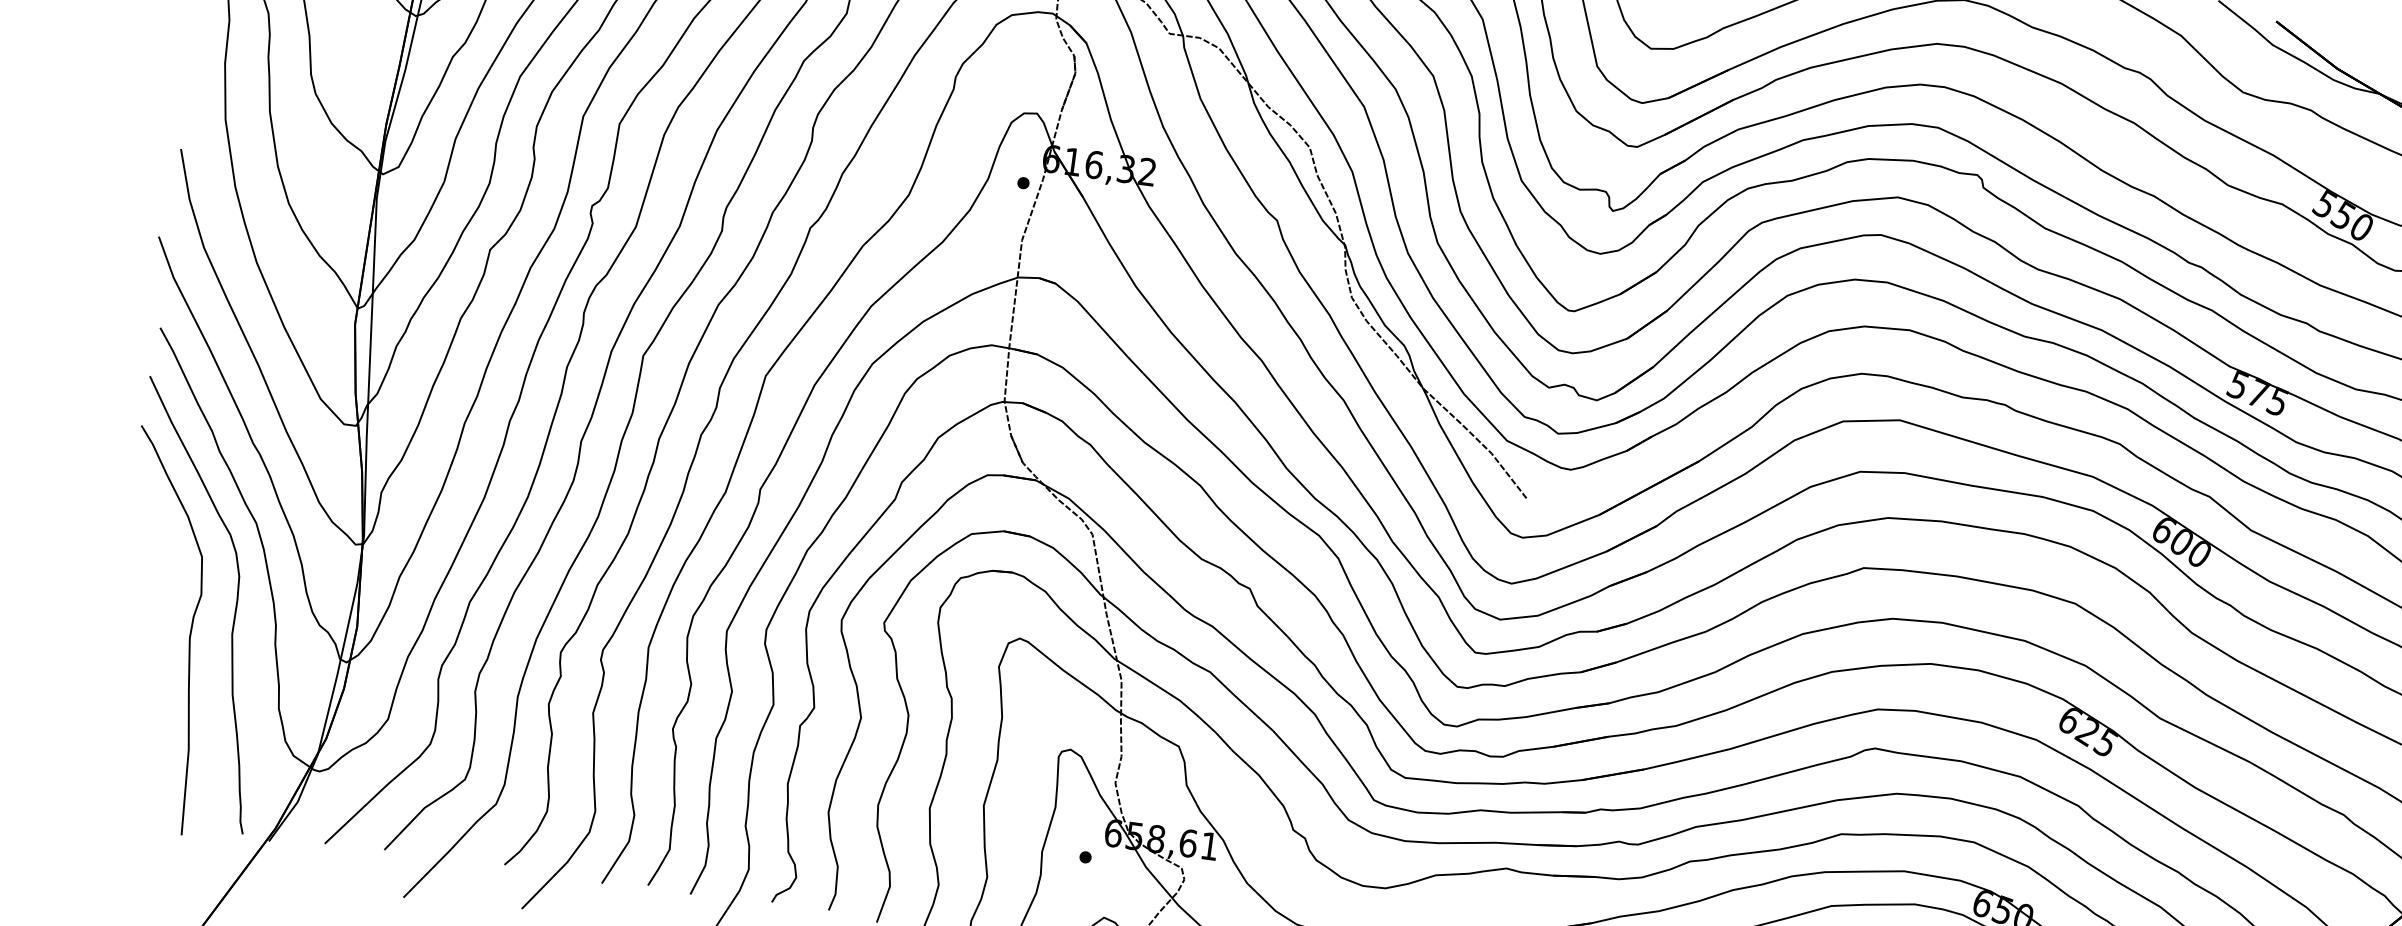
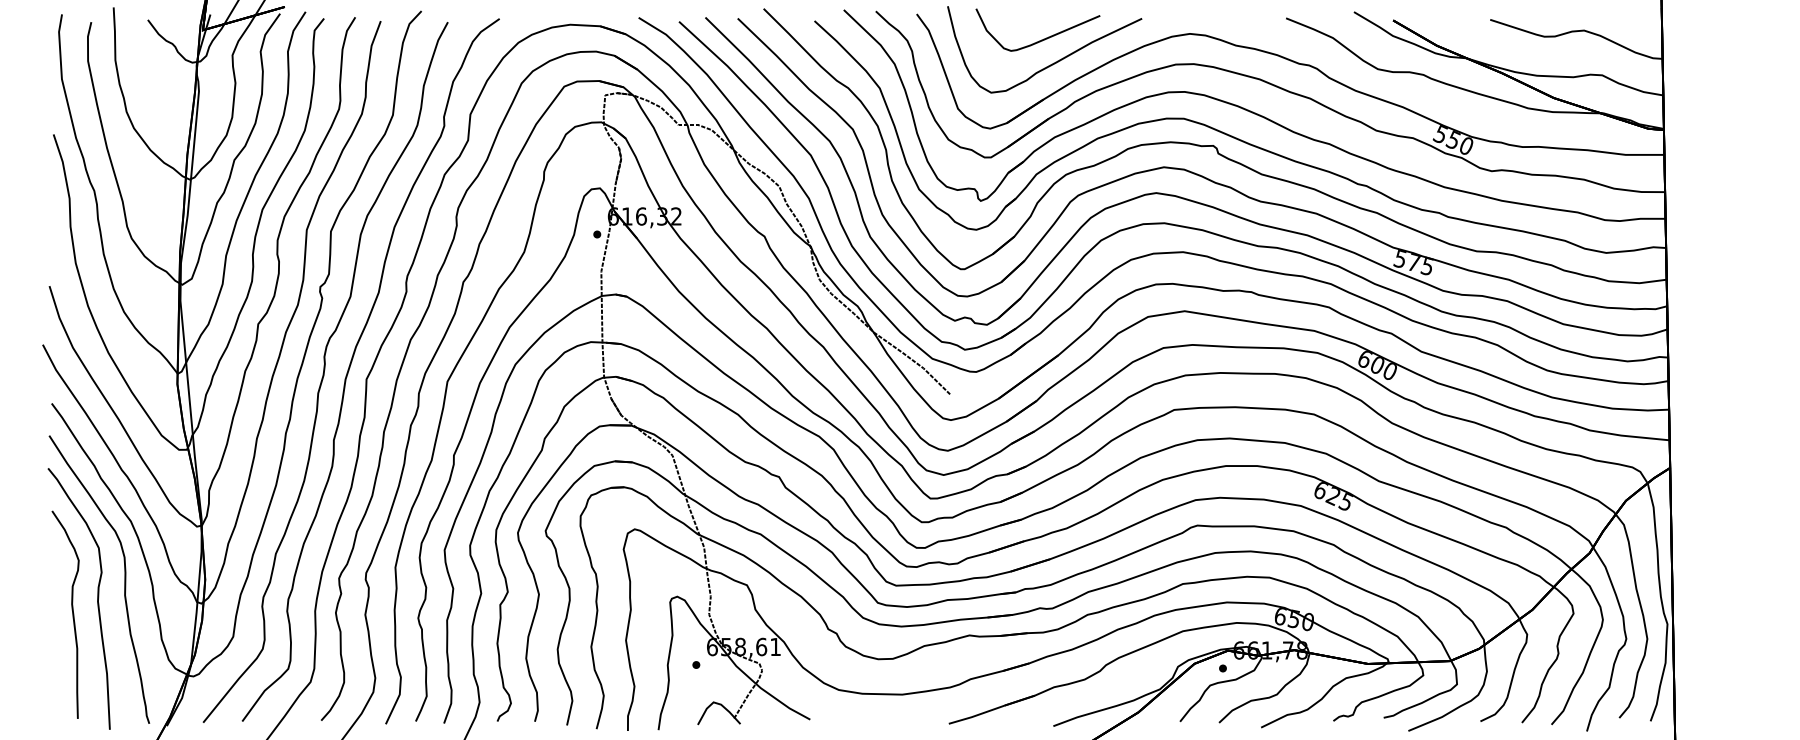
curve: (148, 652) -> (72, 614), added

